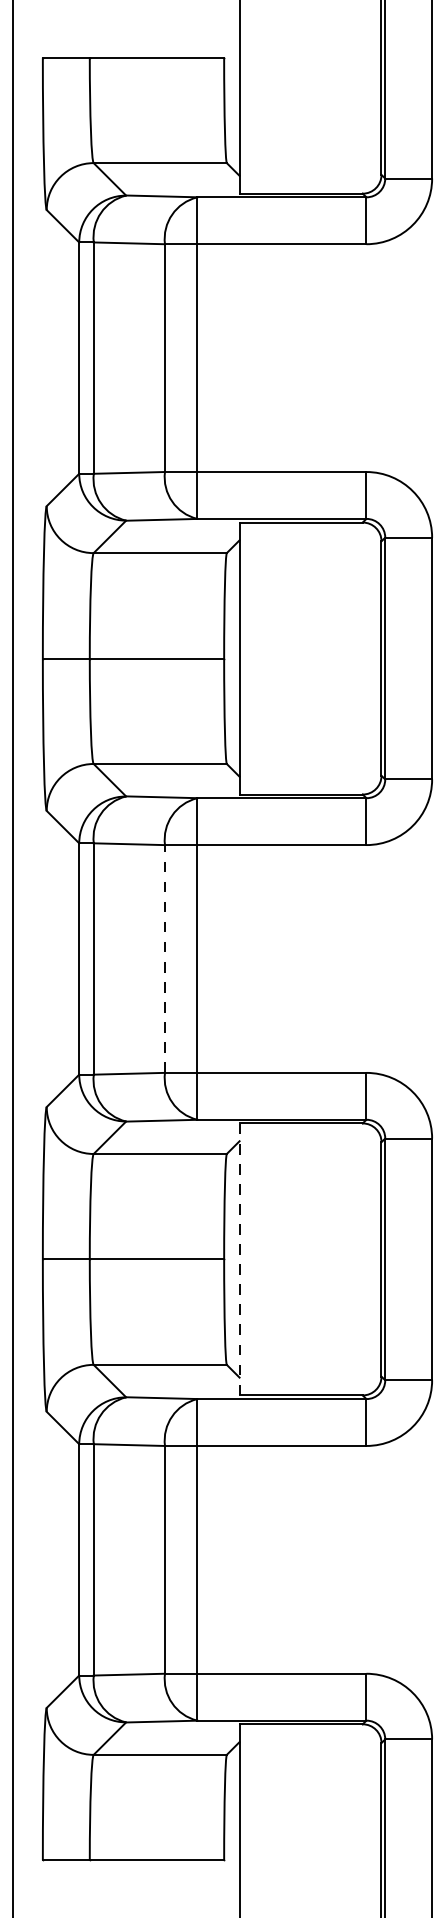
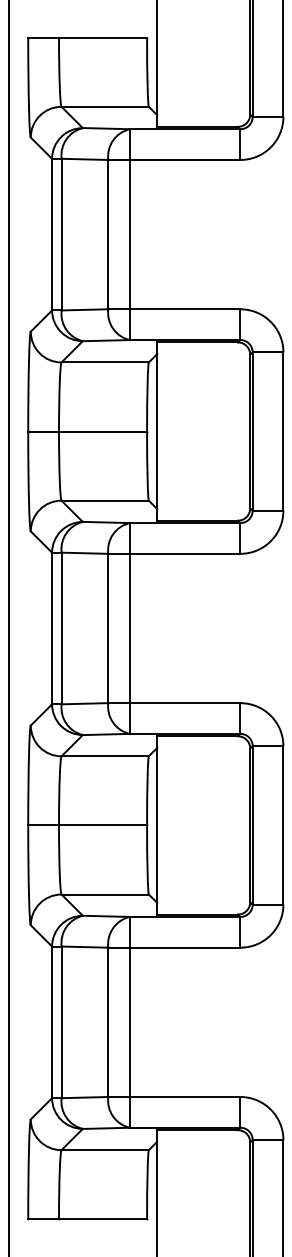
line: (165, 959) -> (108, 628), dashed -> solid
line: (240, 1258) -> (157, 824), dashed -> solid

